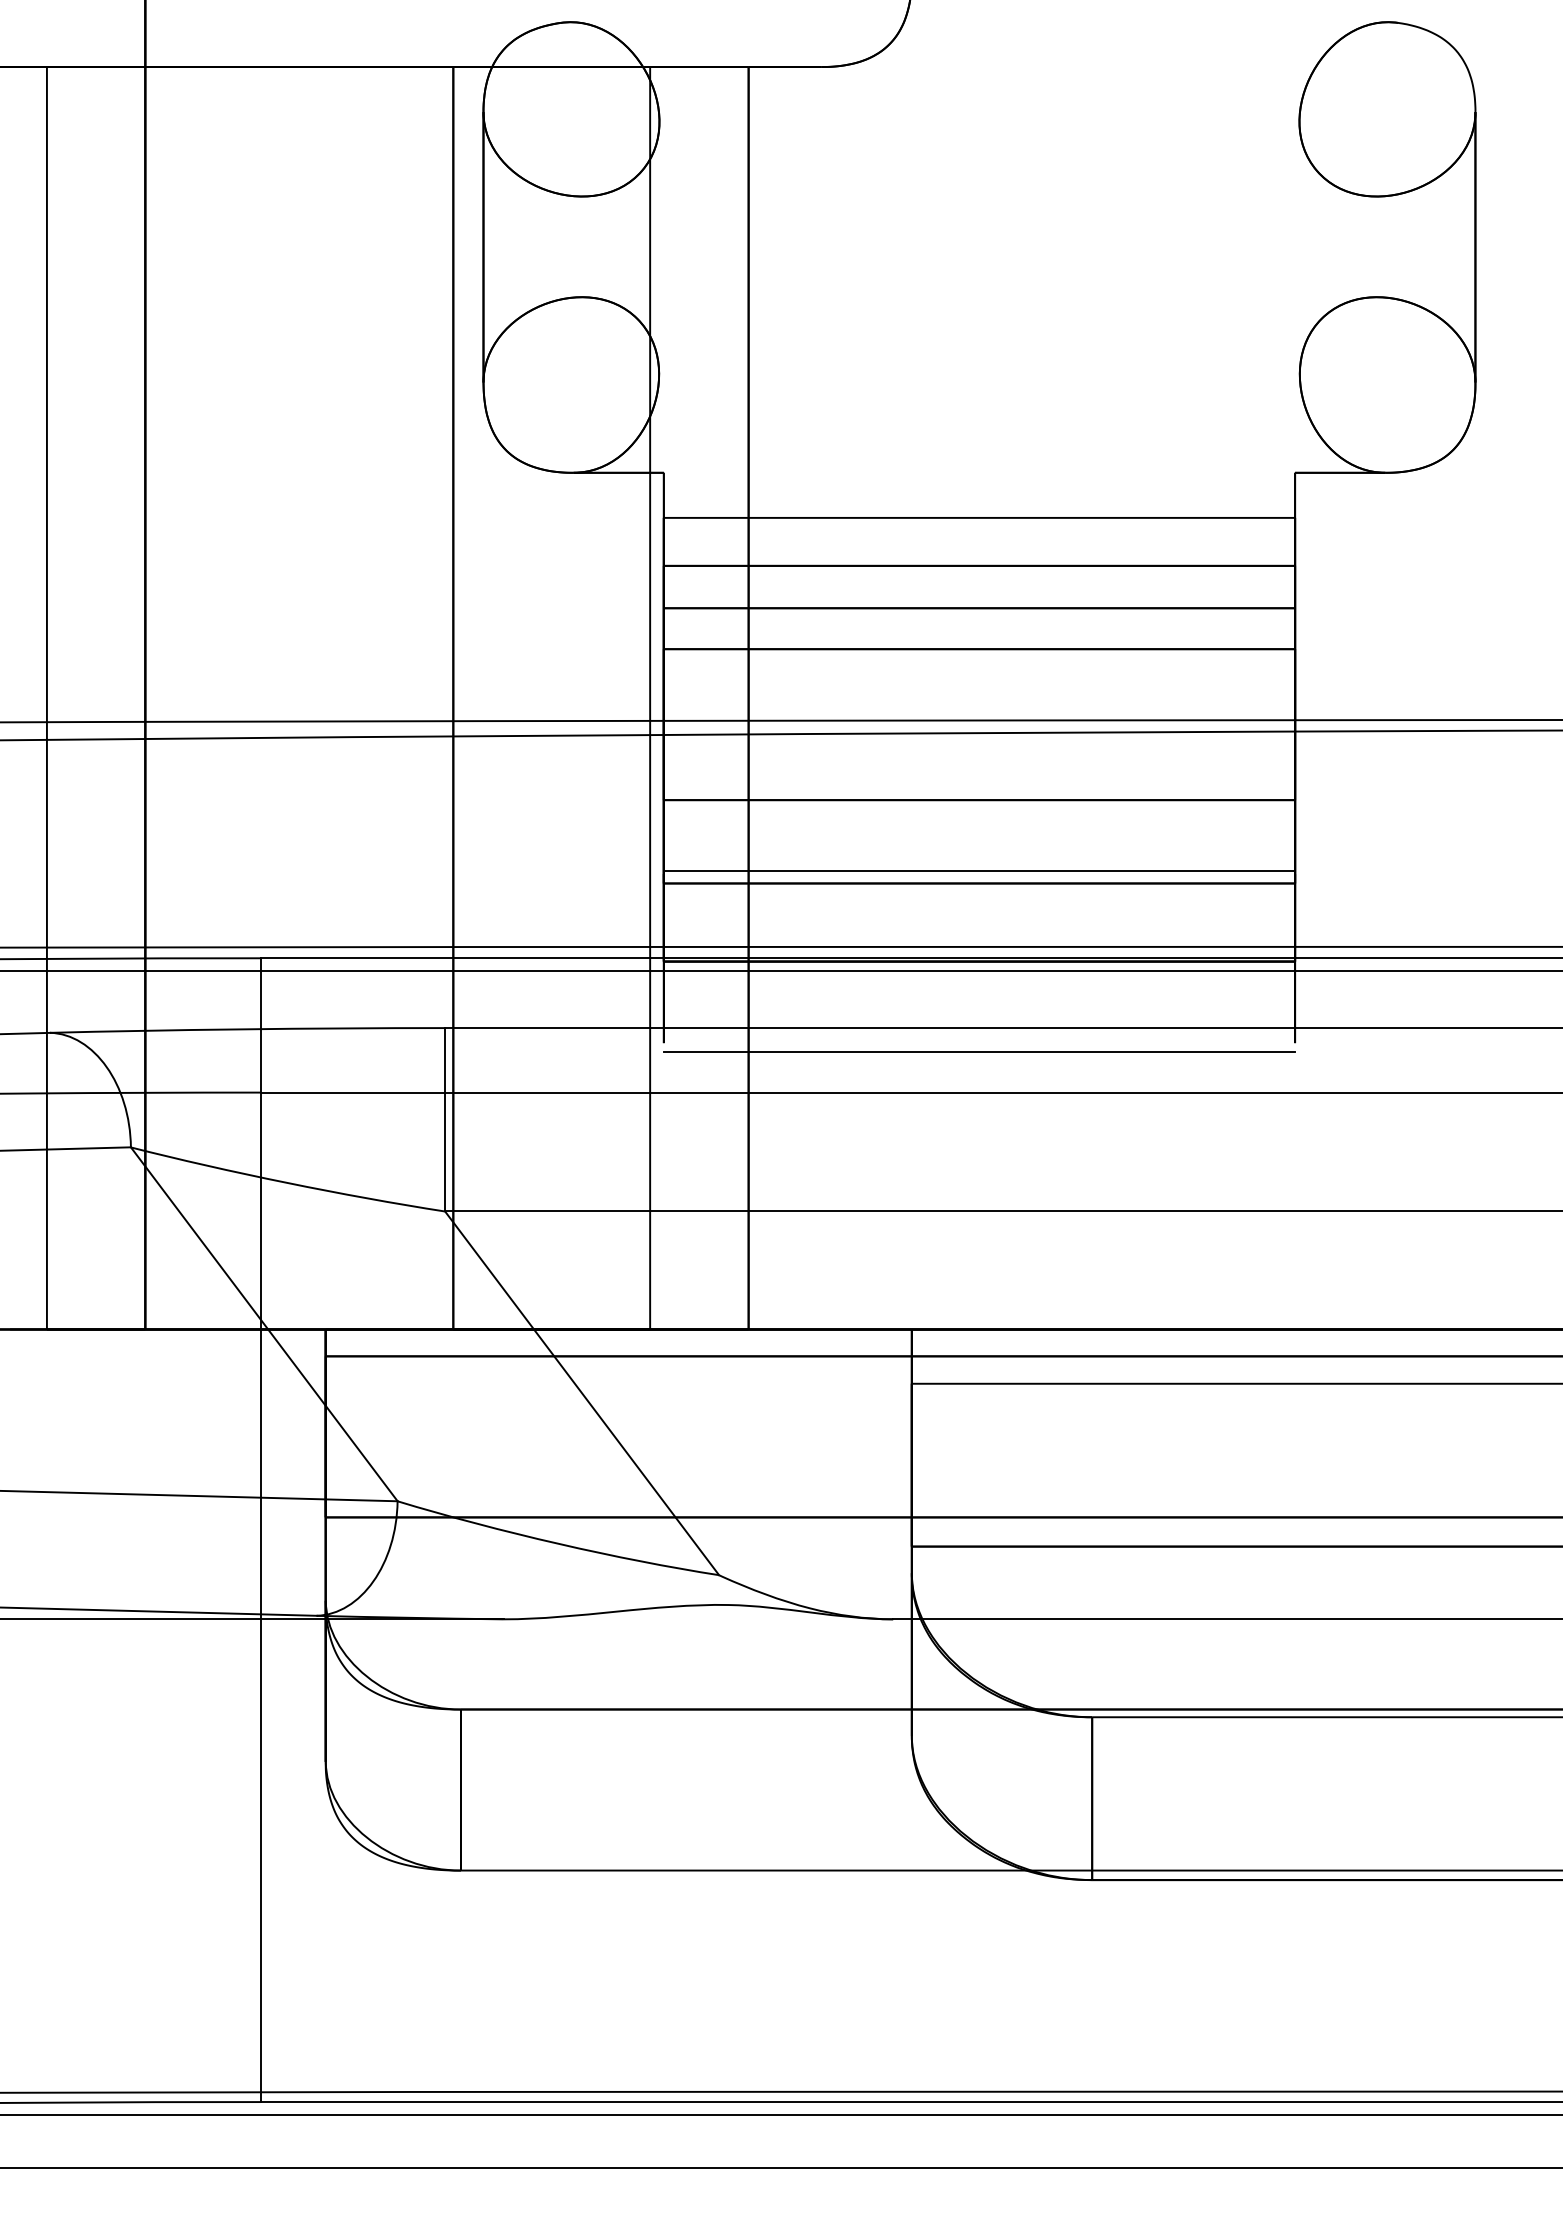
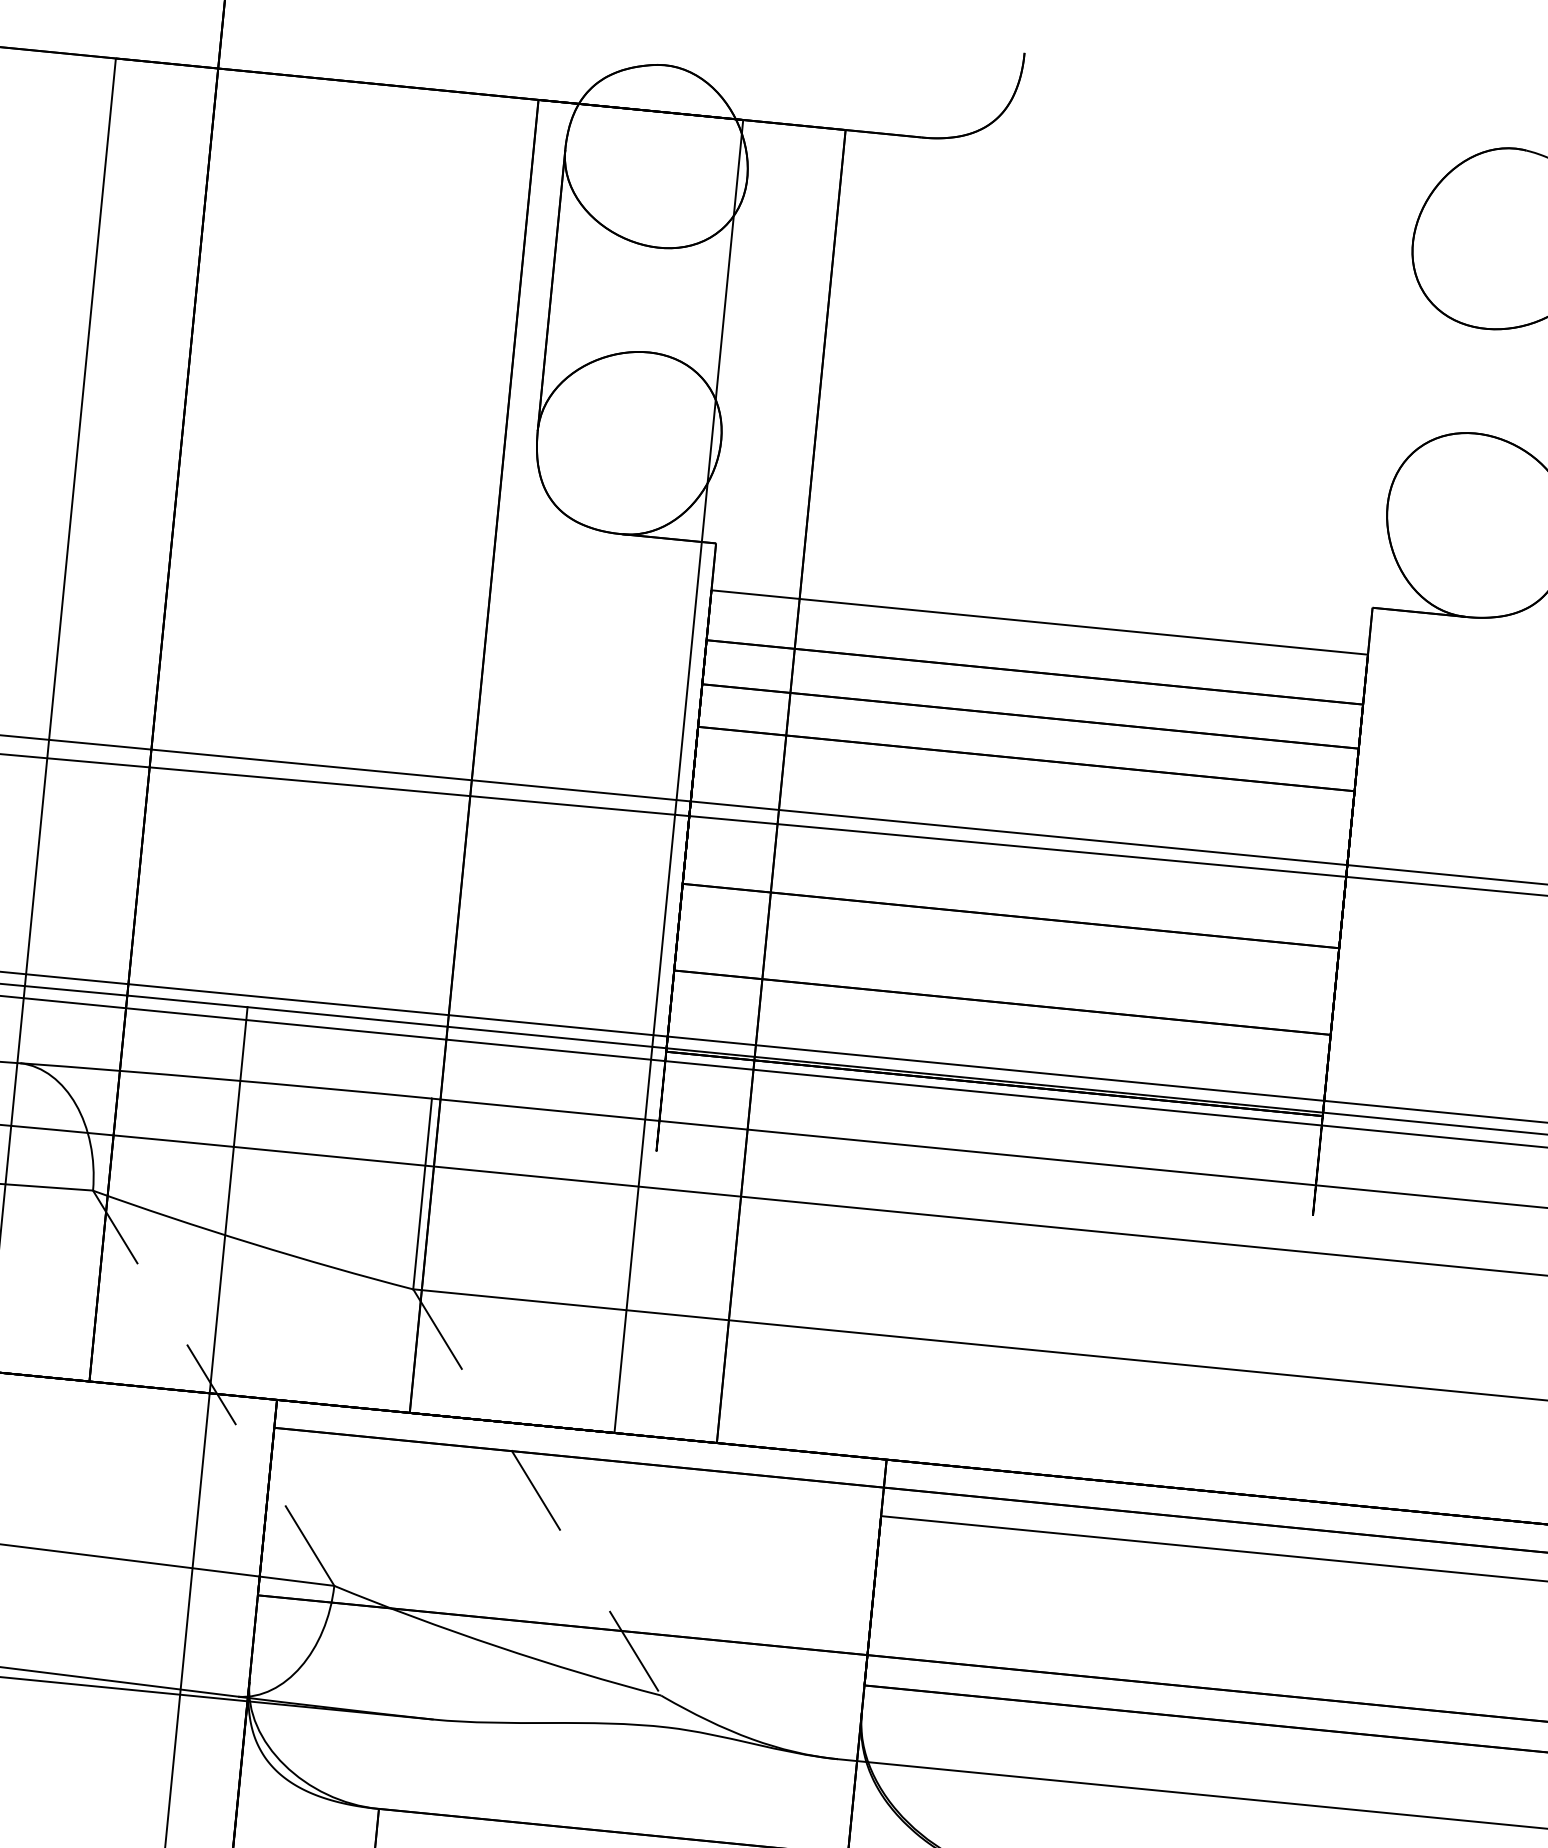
line: (979, 871) -> (1003, 990), removed
line: (979, 1051) -> (985, 1177), removed
line: (264, 1324) -> (213, 1388), solid -> dashed
line: (582, 1393) -> (537, 1492), solid -> dashed

